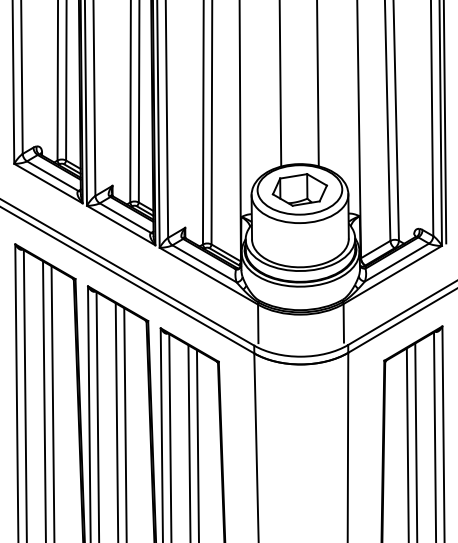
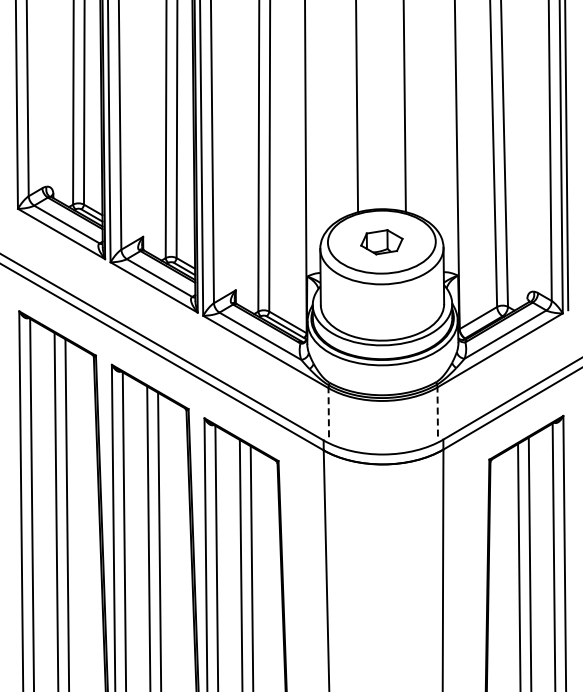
part: (299, 190) -> (381, 242), size x0.6
line: (258, 323) -> (328, 412), solid -> dashed
line: (343, 323) -> (437, 412), solid -> dashed

